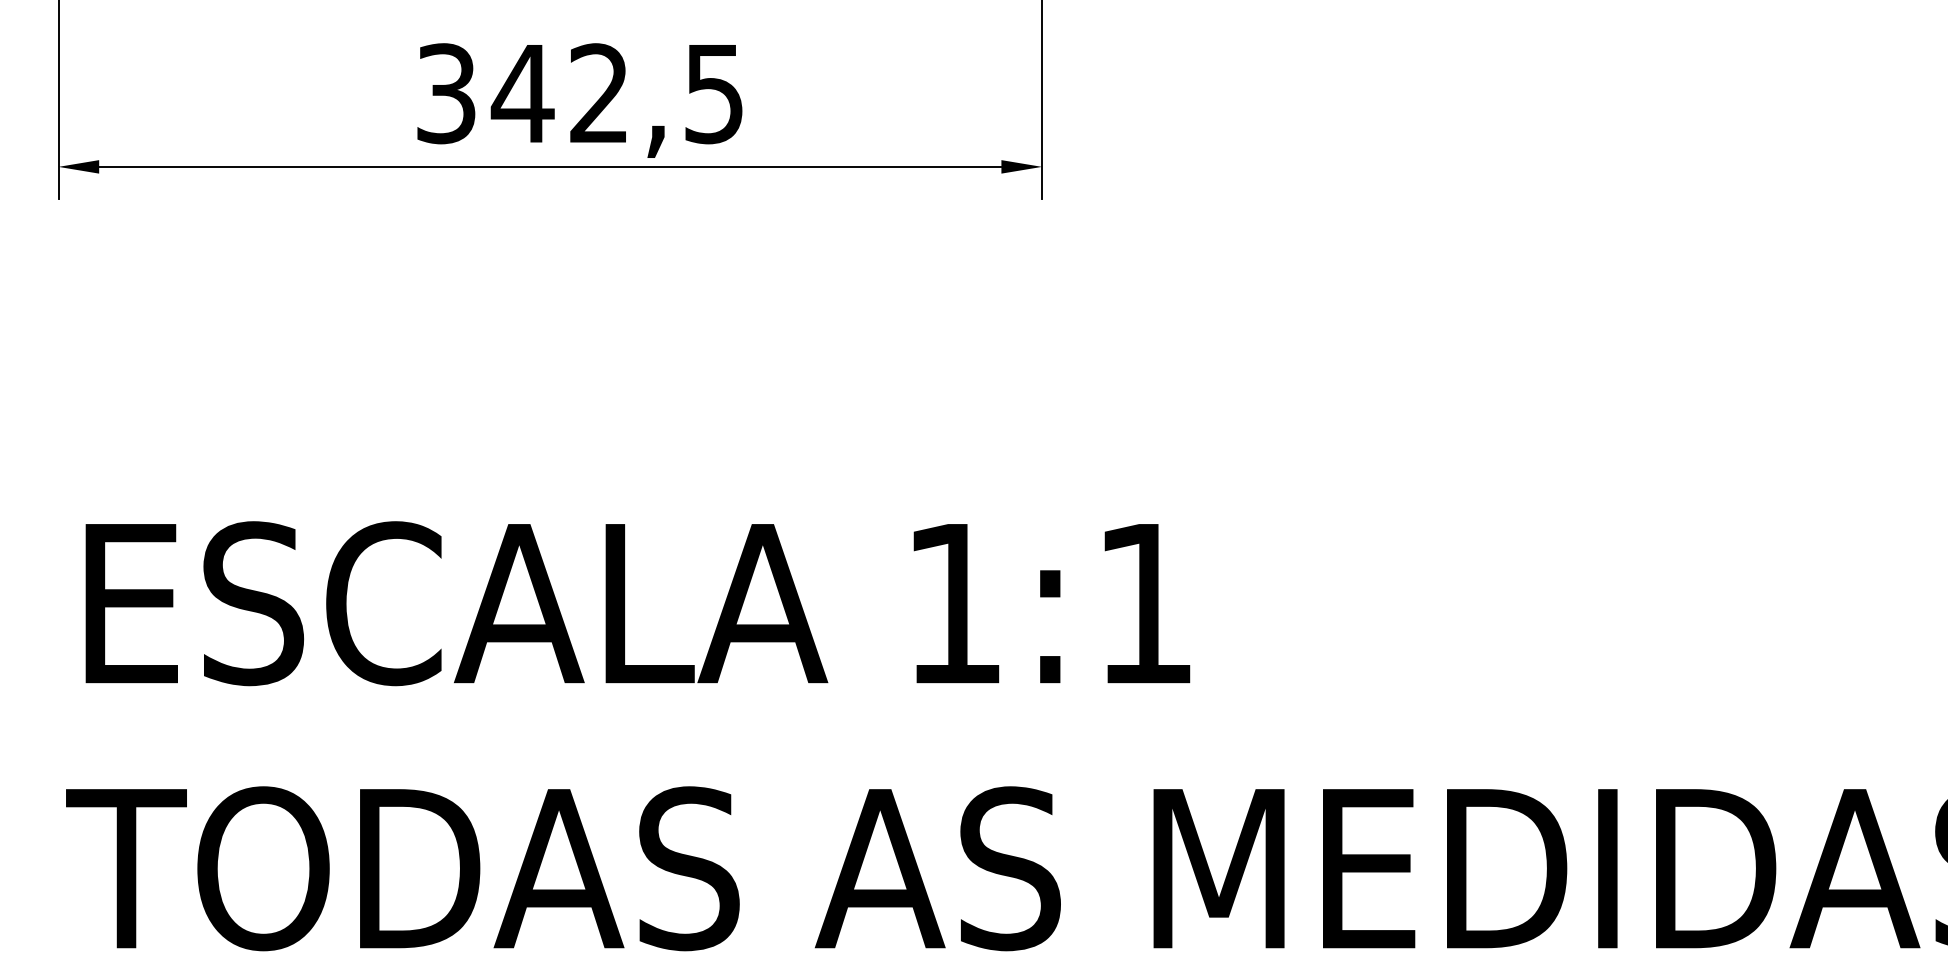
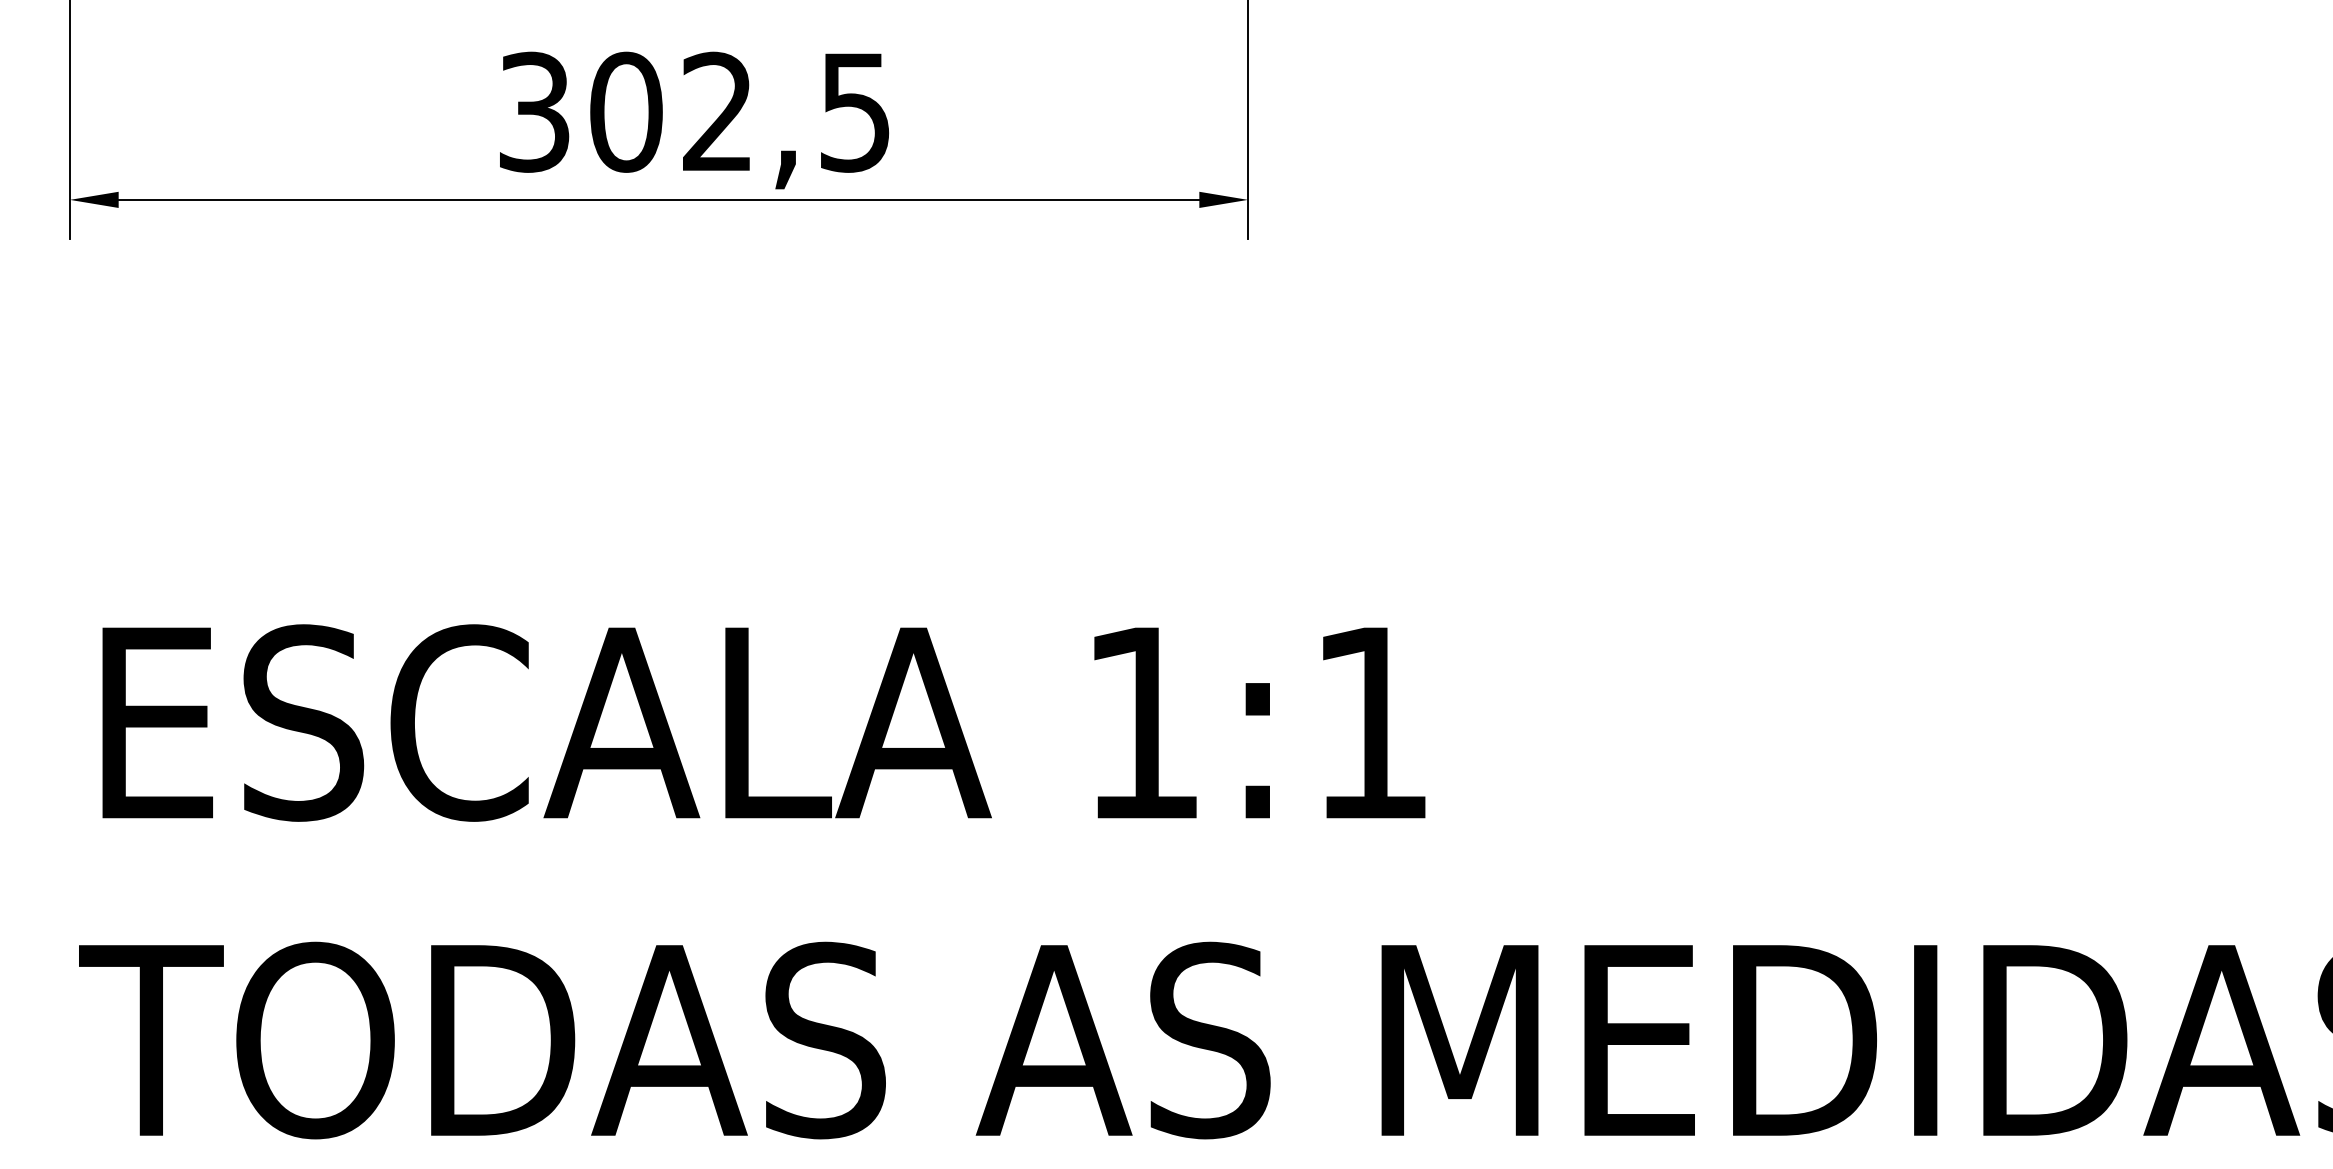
text: (522, 93) -> (625, 111), 342,5 -> 302,5

